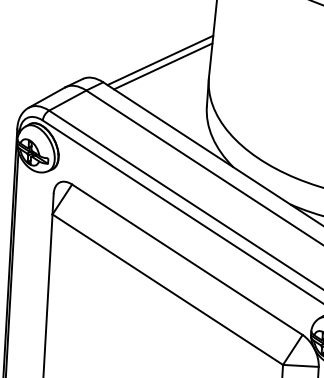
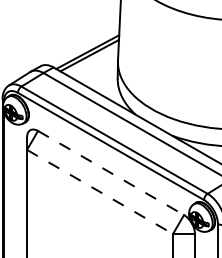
line: (188, 260) -> (111, 173), solid -> dashed
line: (168, 290) -> (100, 192), solid -> dashed

